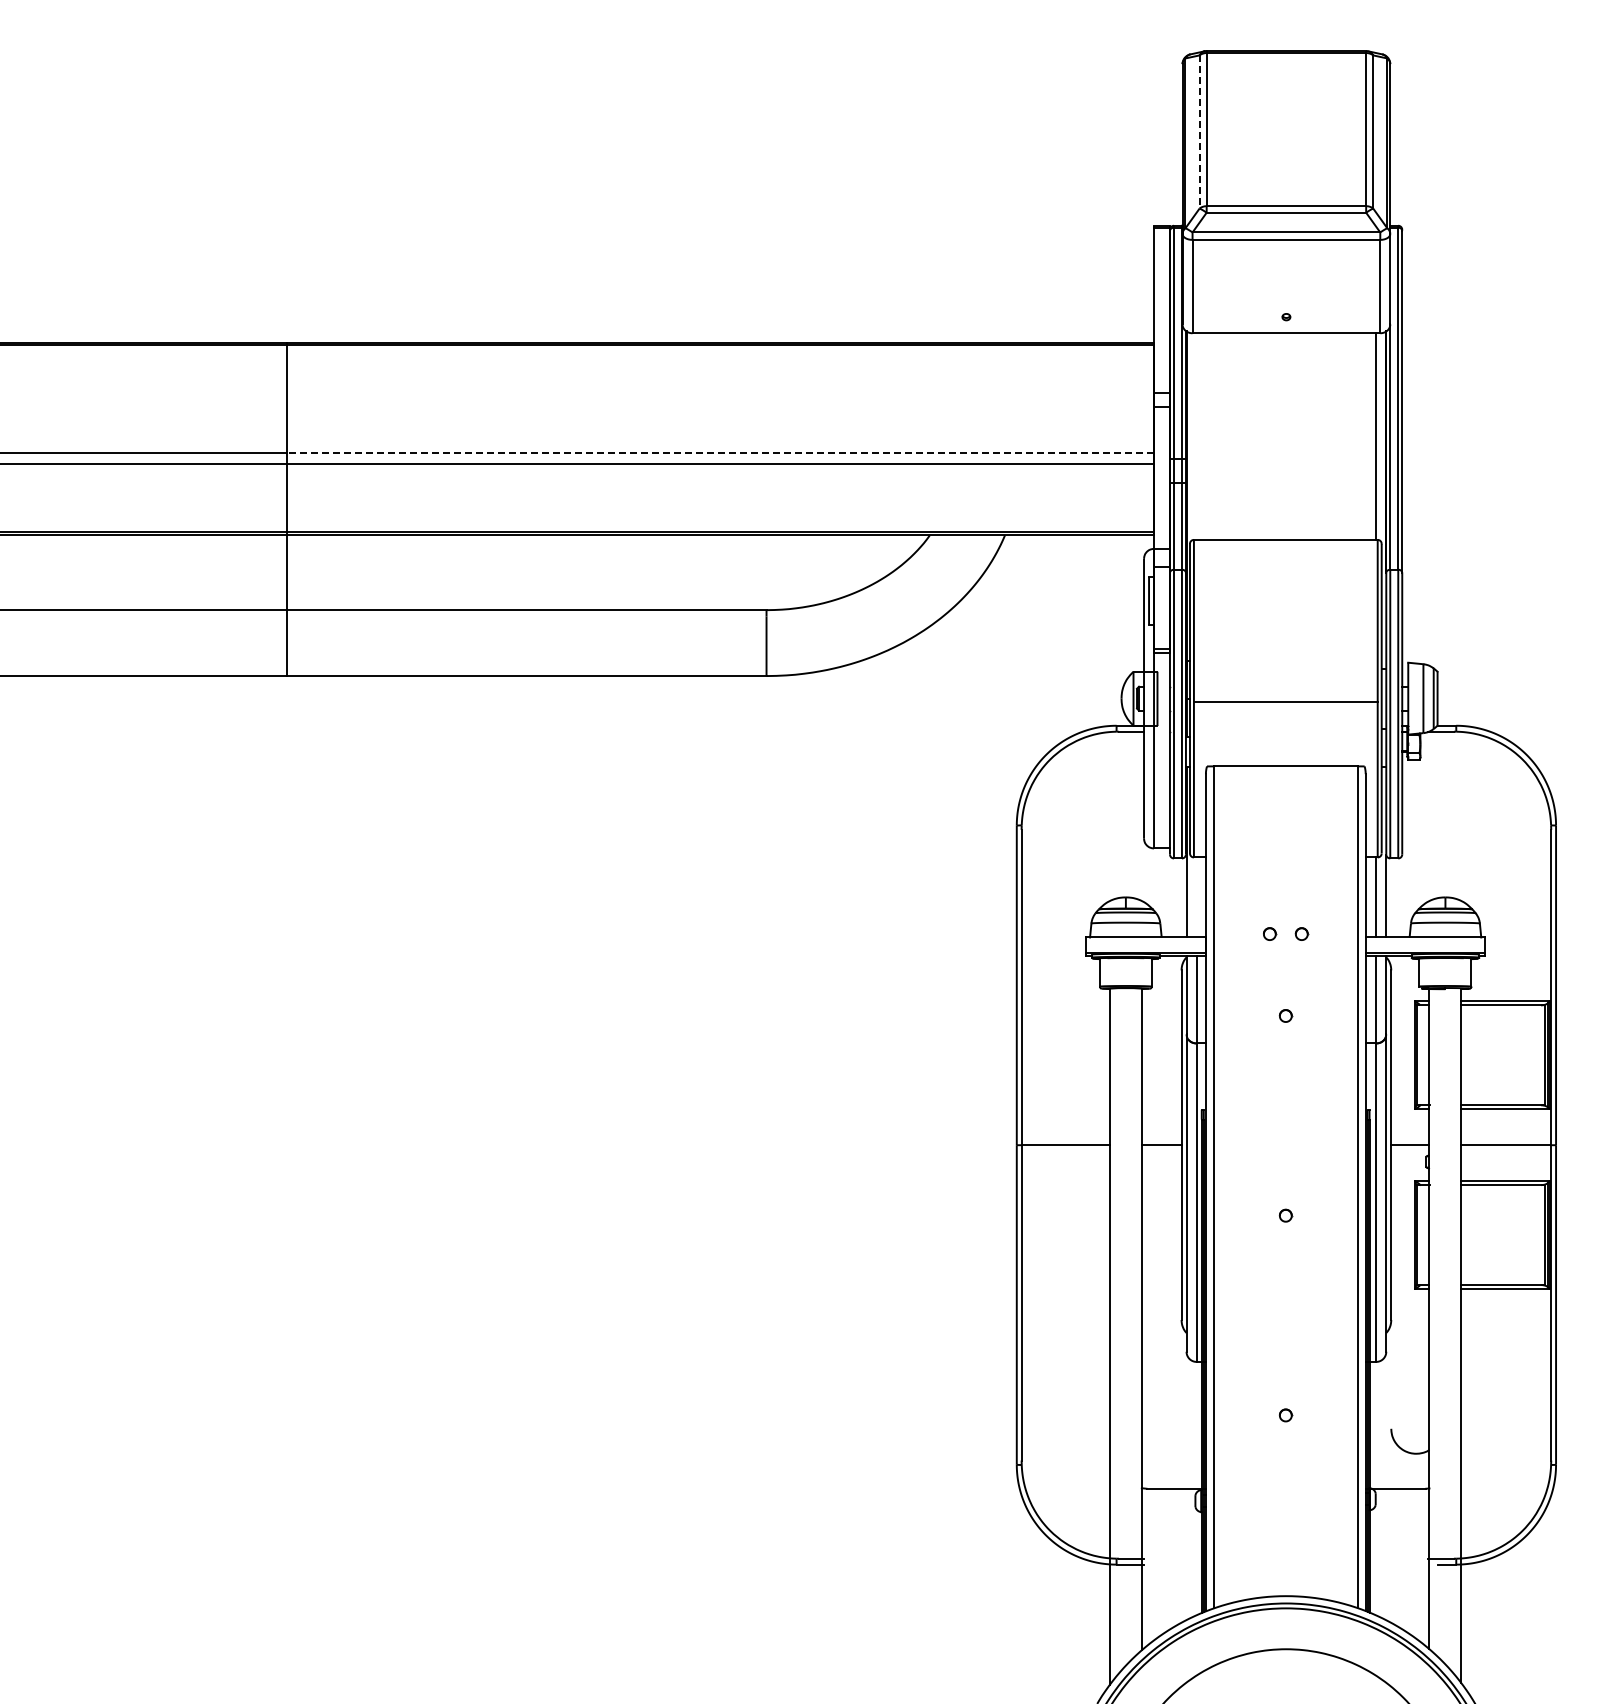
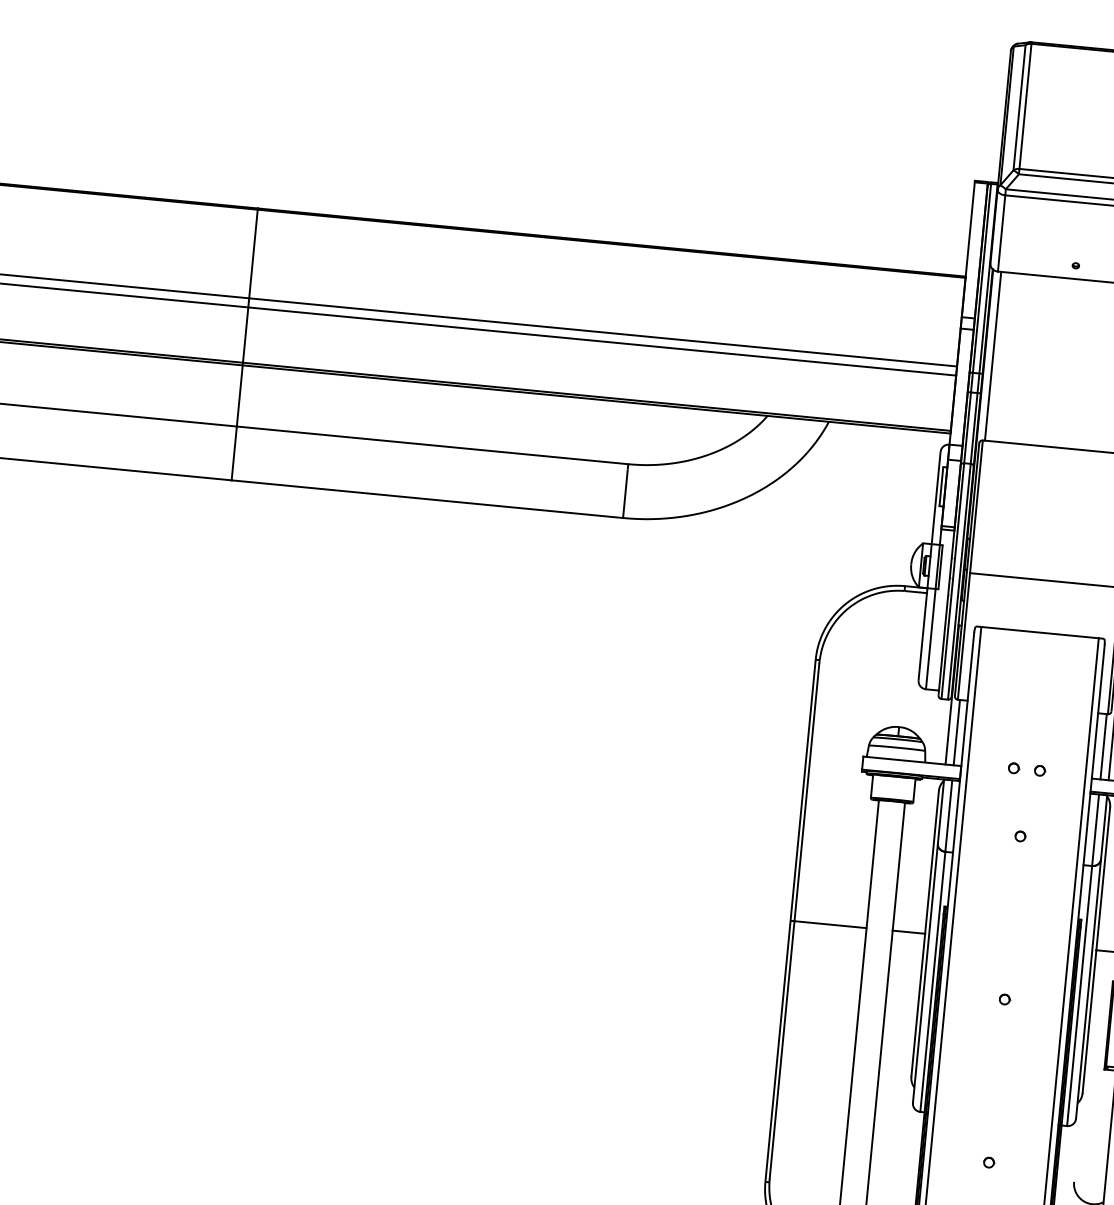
line: (1199, 131) -> (1019, 107), dashed -> solid
line: (1196, 436) -> (993, 356), added
line: (720, 453) -> (603, 332), dashed -> solid
line: (1196, 897) -> (956, 732), added

